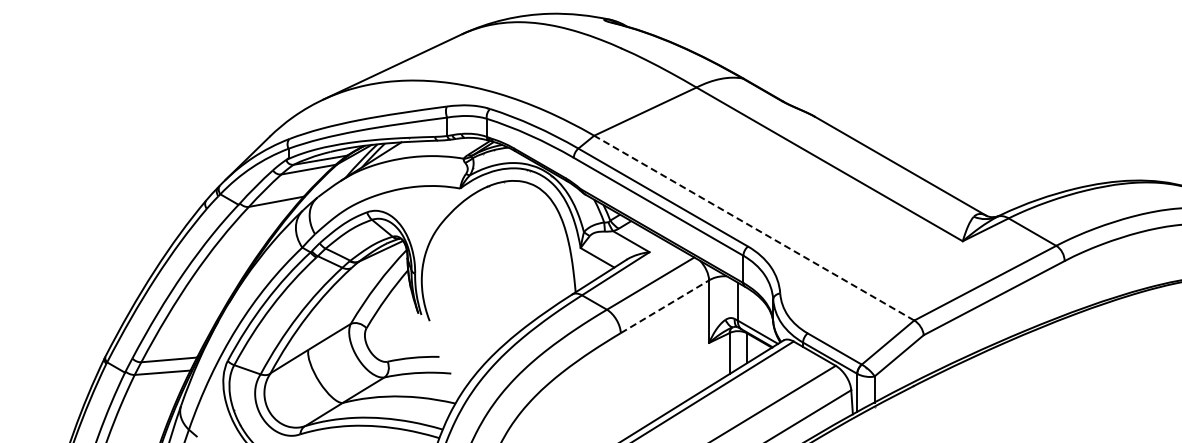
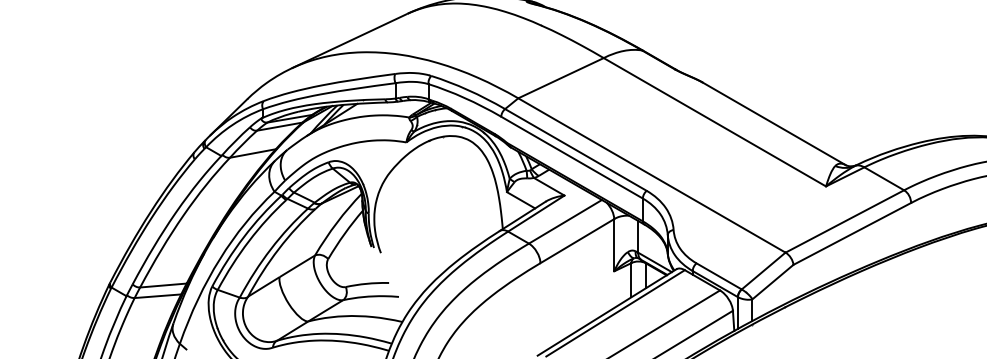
line: (754, 228) -> (652, 175), dashed -> solid
line: (665, 306) -> (577, 240), dashed -> solid

